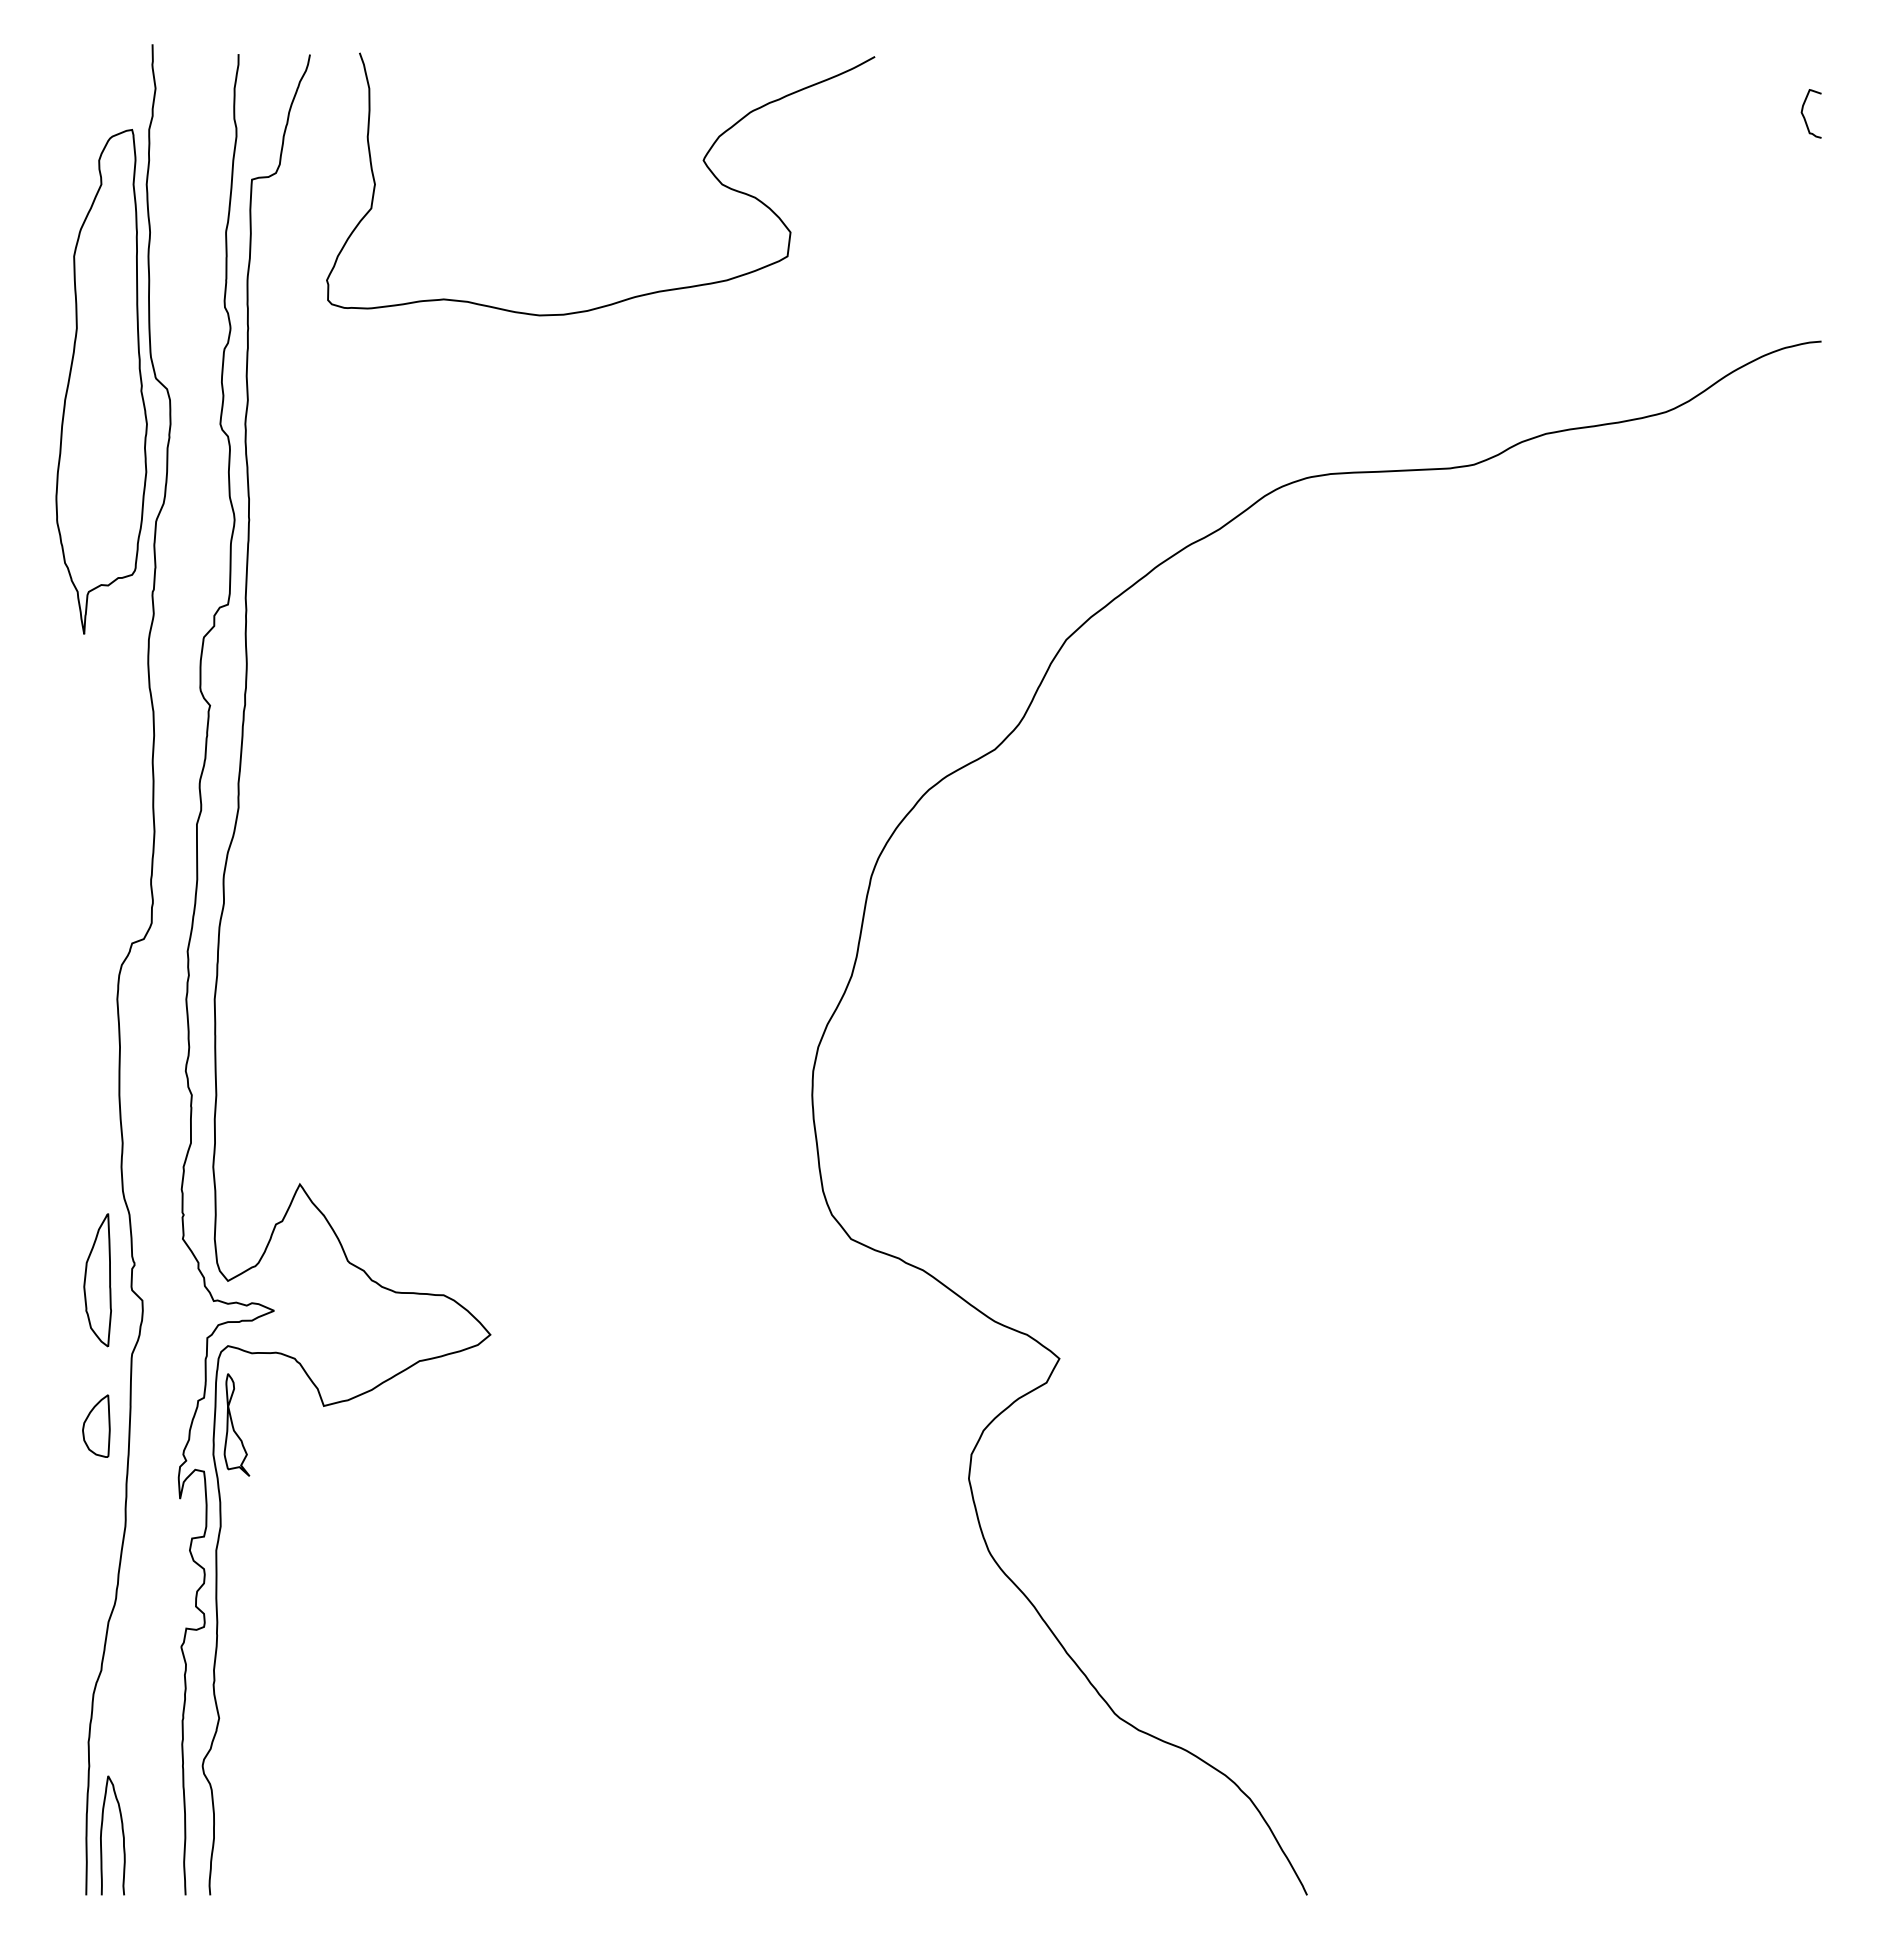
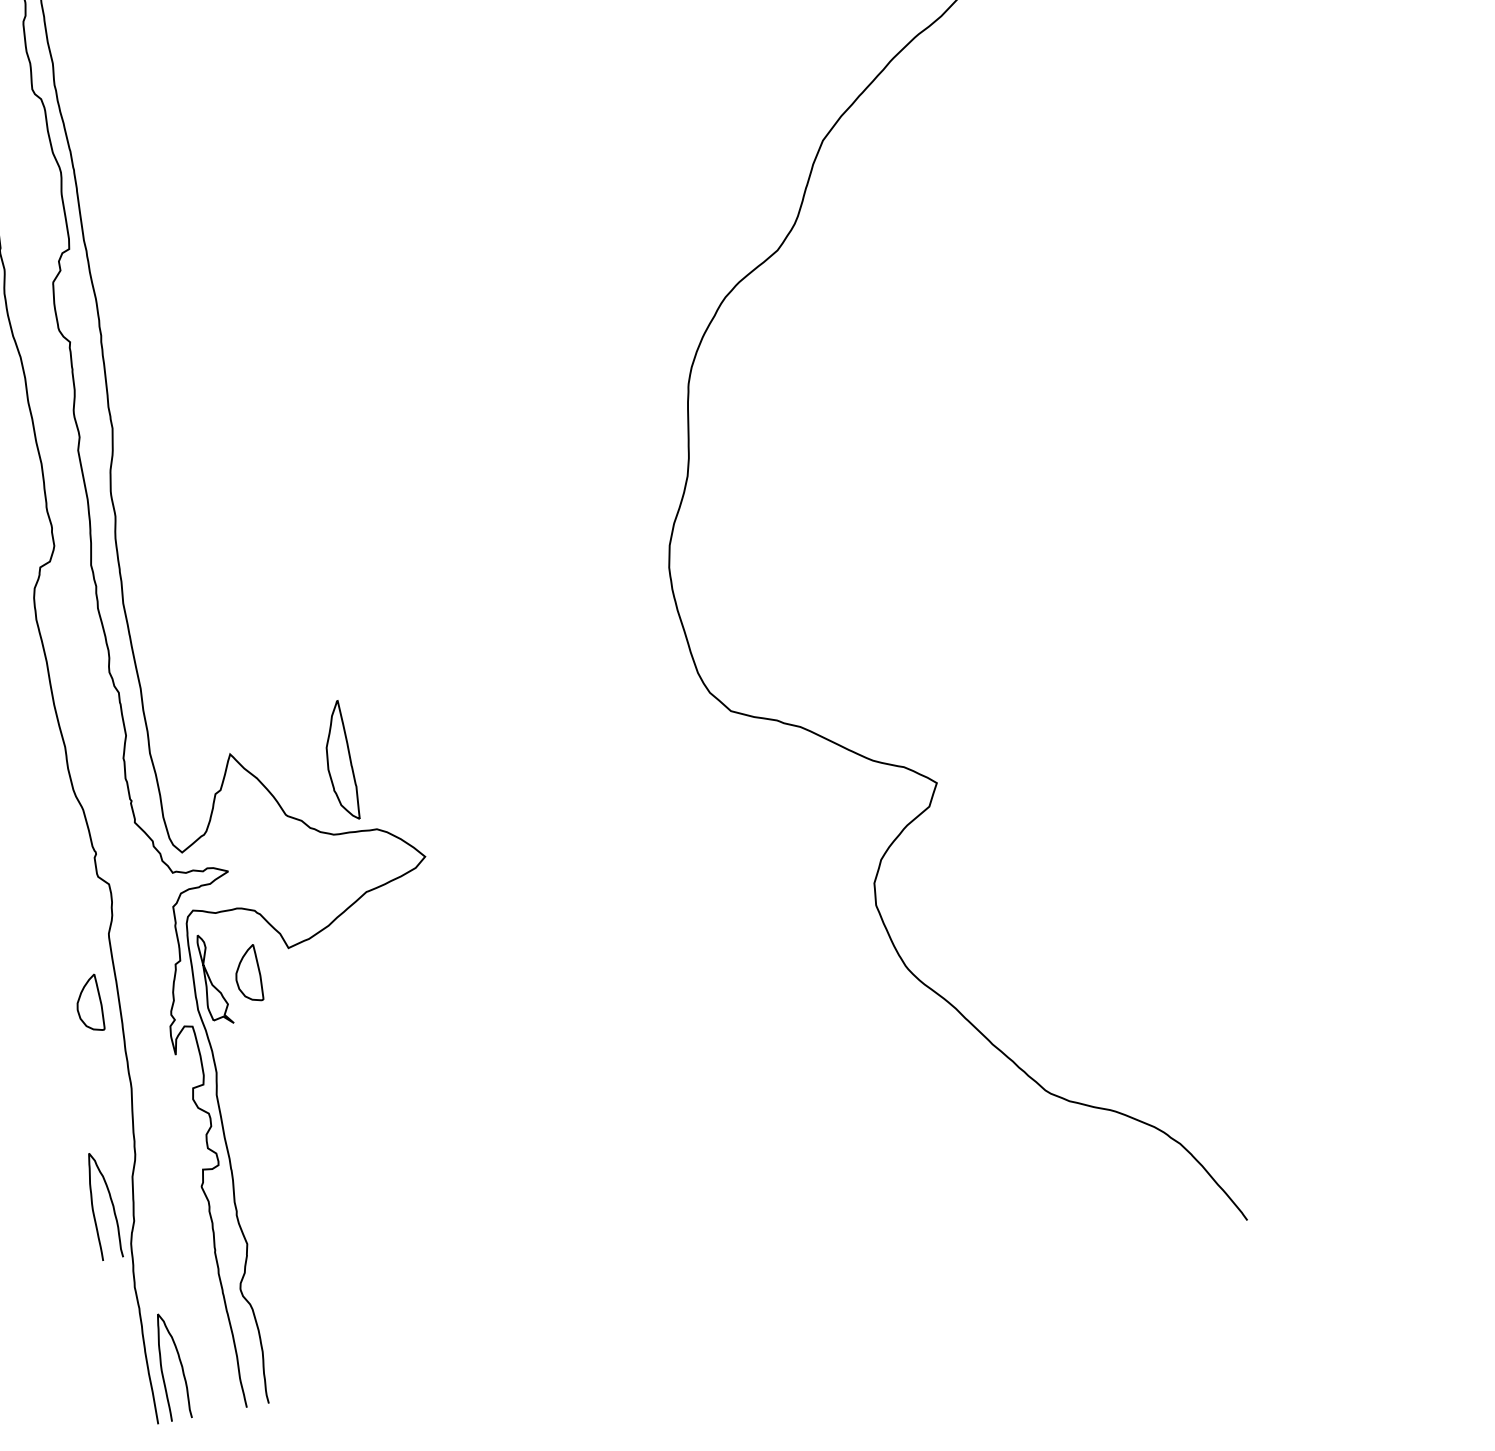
part: (97, 1280) -> (339, 761), moved
part: (274, 1425) -> (247, 973), added
curve: (80, 1647) -> (111, 1204), added

